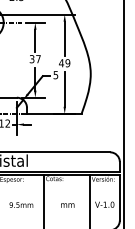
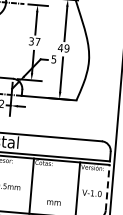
line: (119, 197) -> (107, 187), solid -> dashed
text: (67, 205) -> (53, 202), moved

